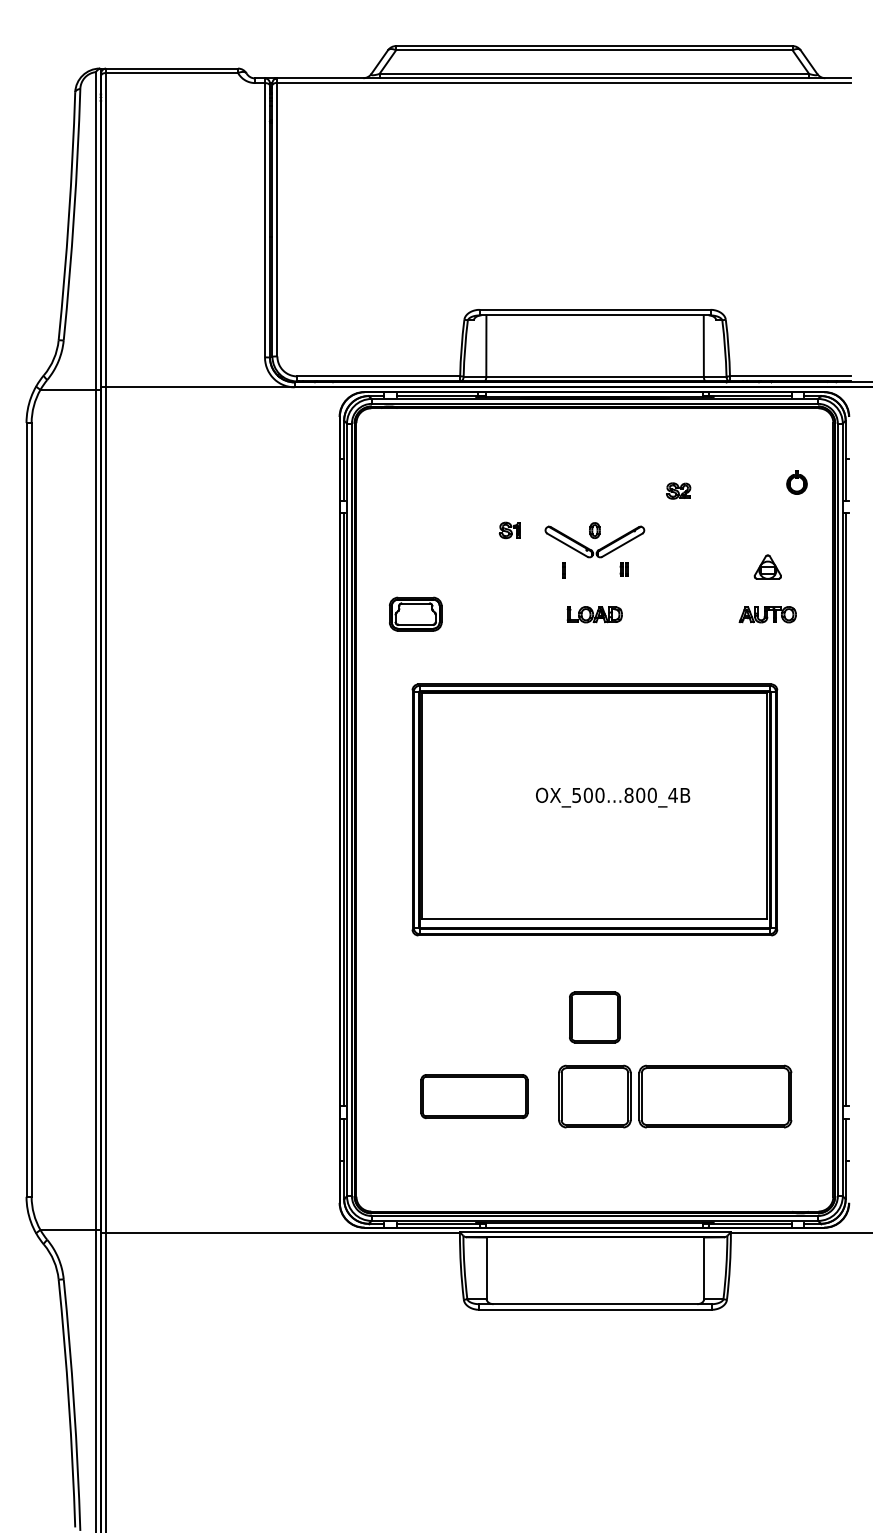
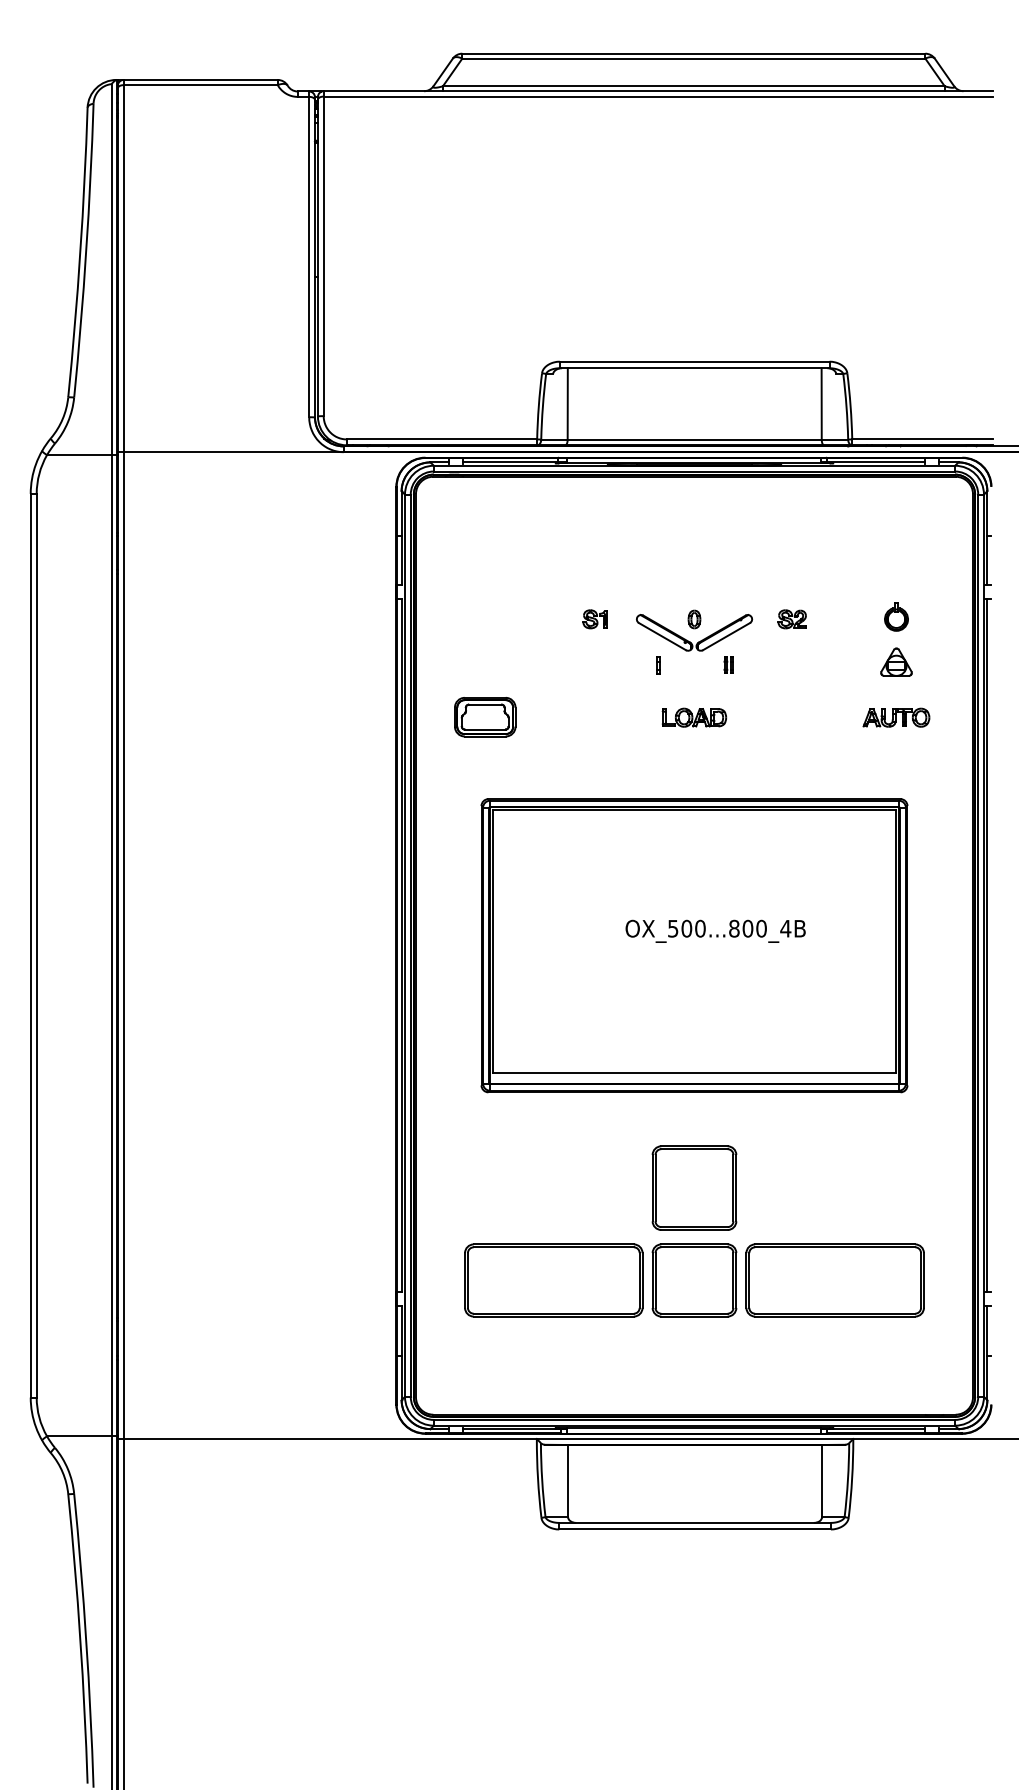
part: (797, 481) -> (896, 616), moved
part: (677, 491) -> (791, 619), moved
part: (594, 1016) -> (694, 1187), size x1.43
part: (474, 1096) -> (553, 1280), size x1.43

